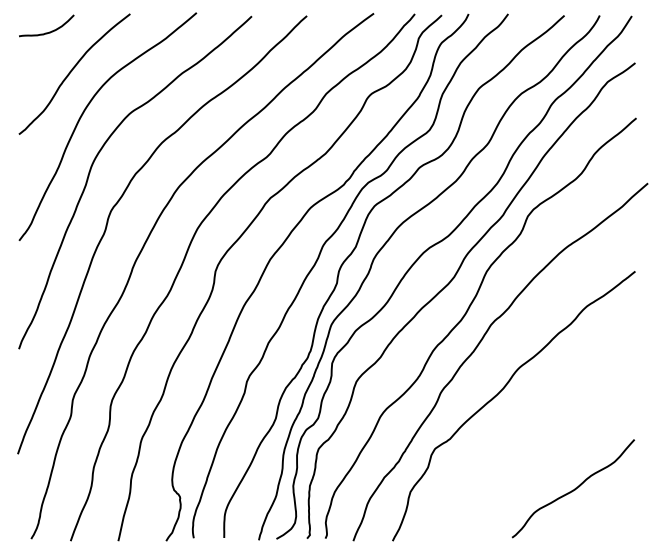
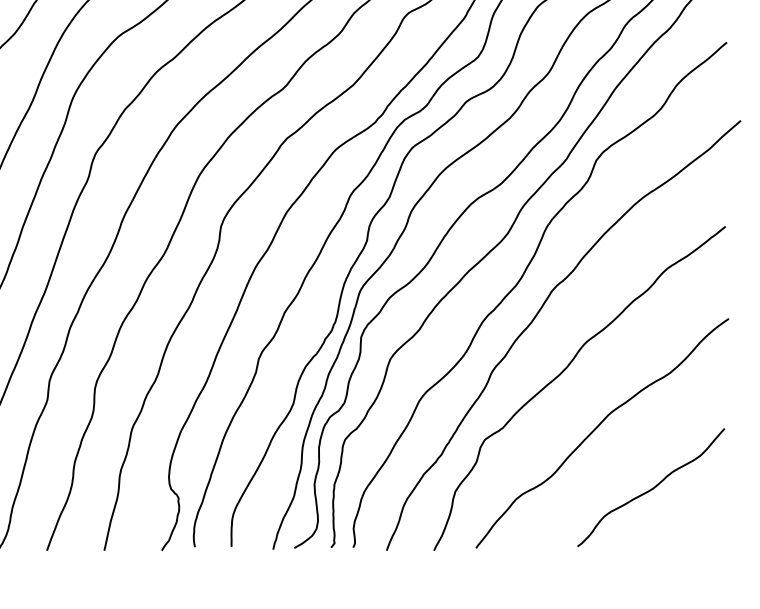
curve: (528, 439) -> (597, 428), added

